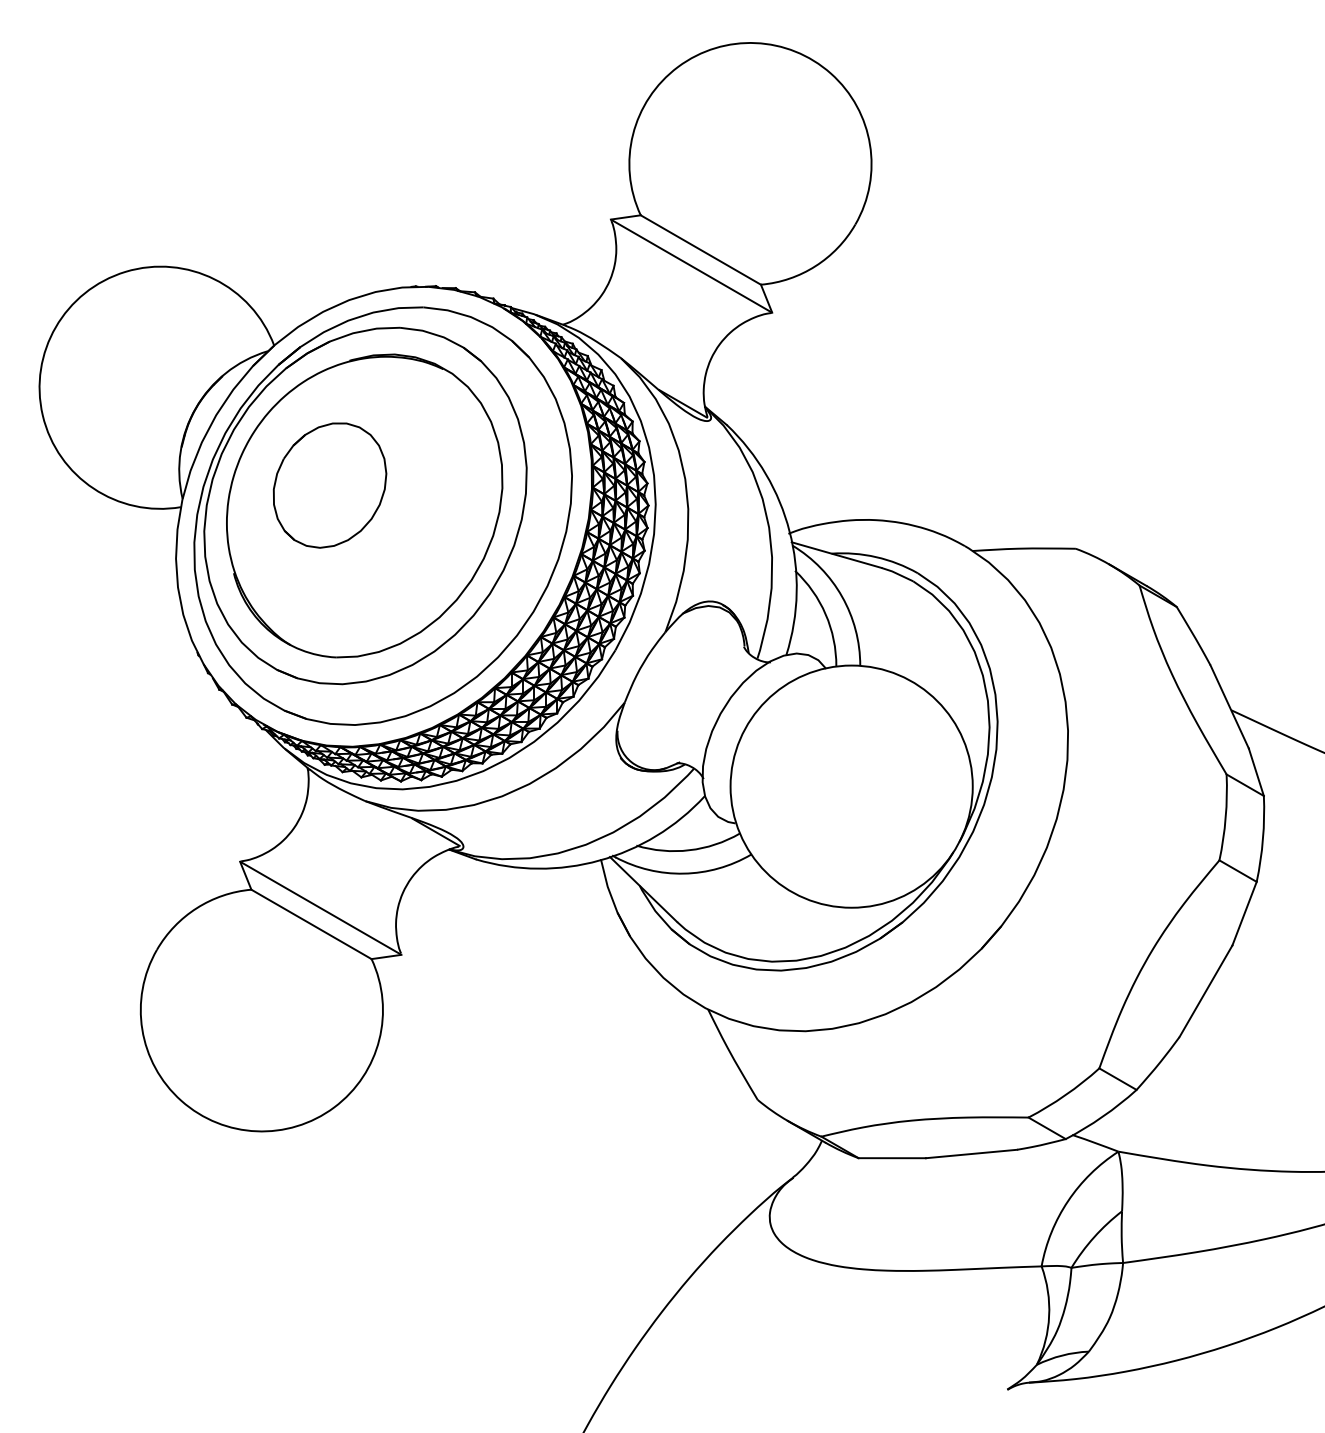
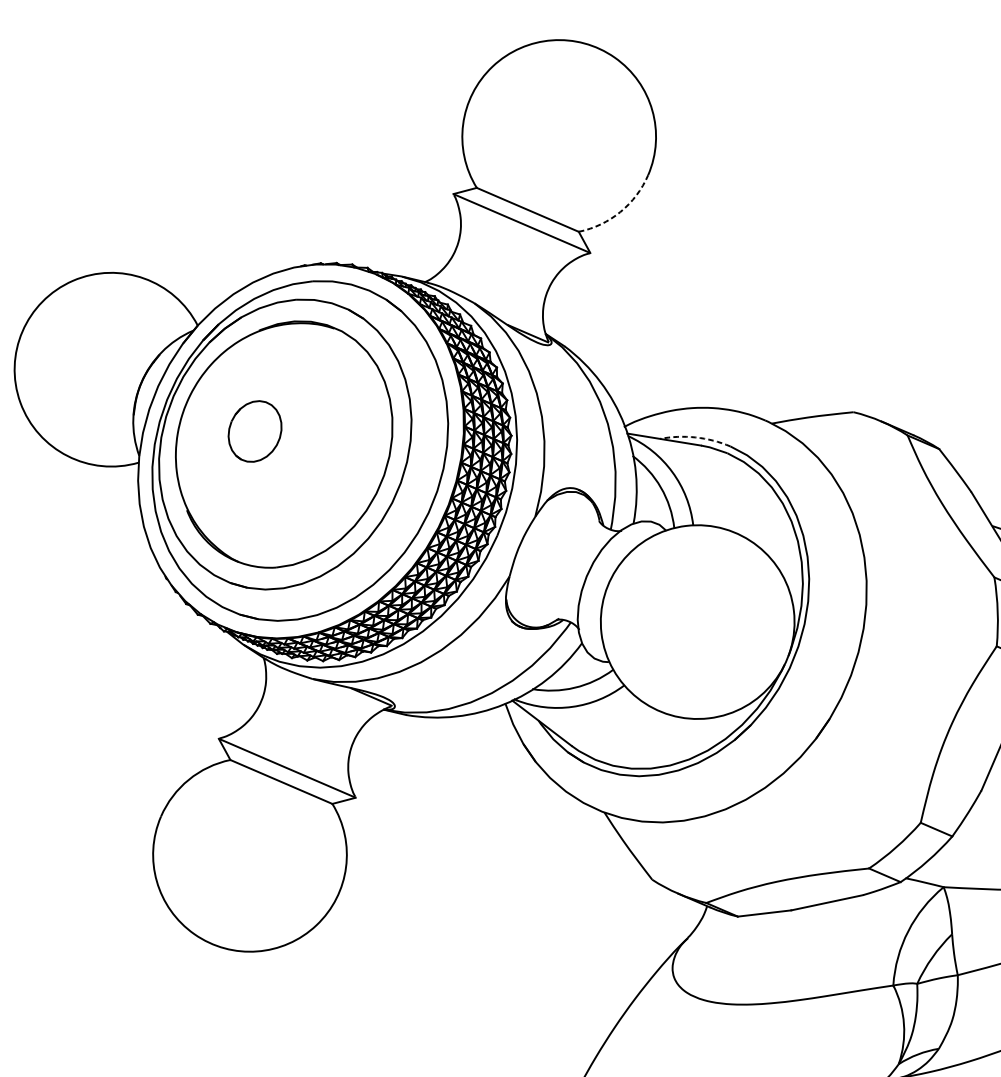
arc: (815, 266) -> (620, 212), solid -> dashed
part: (329, 485) -> (254, 431), size x0.6
arc: (876, 557) -> (696, 437), solid -> dashed

